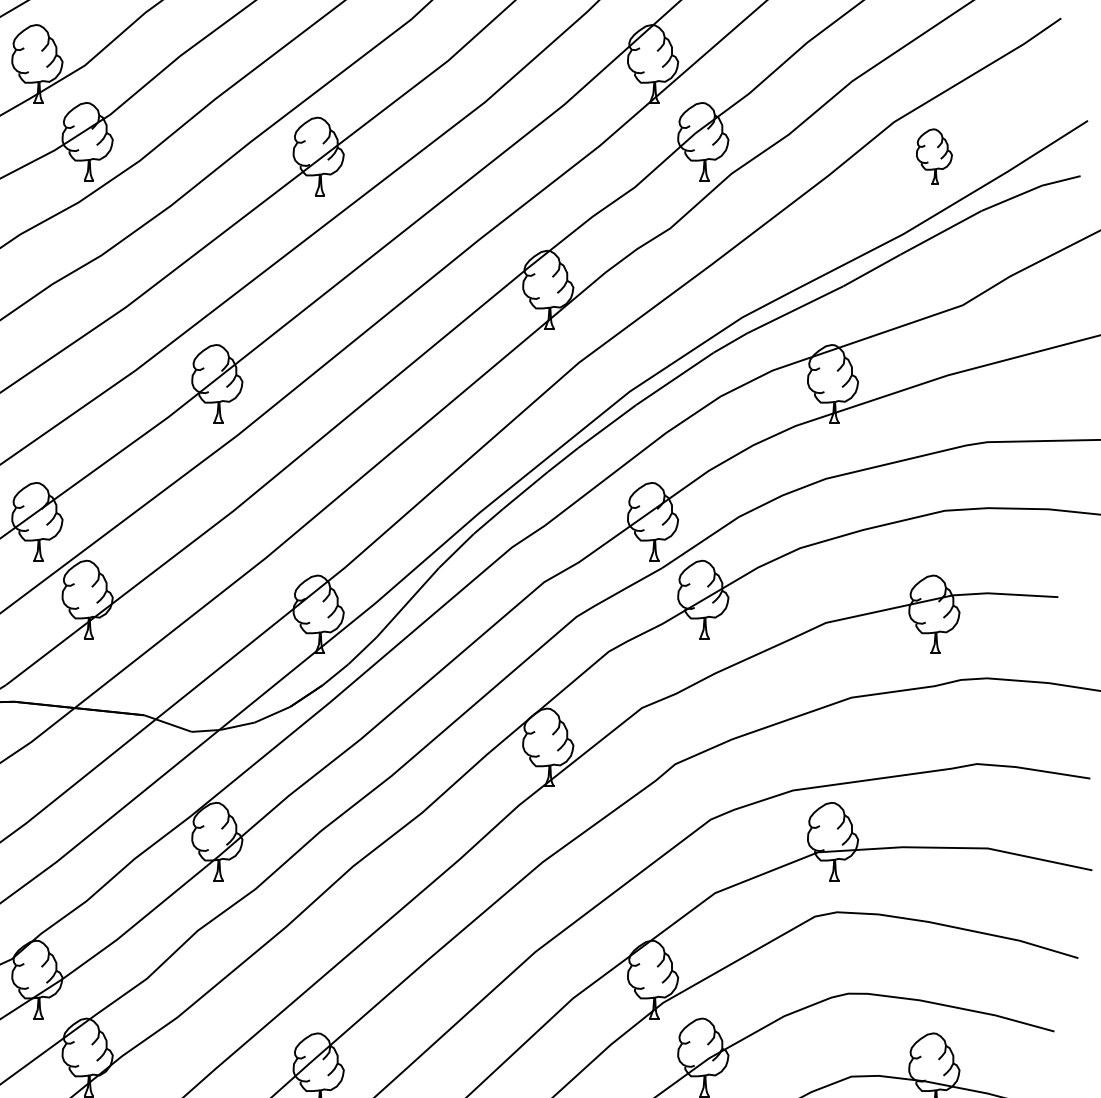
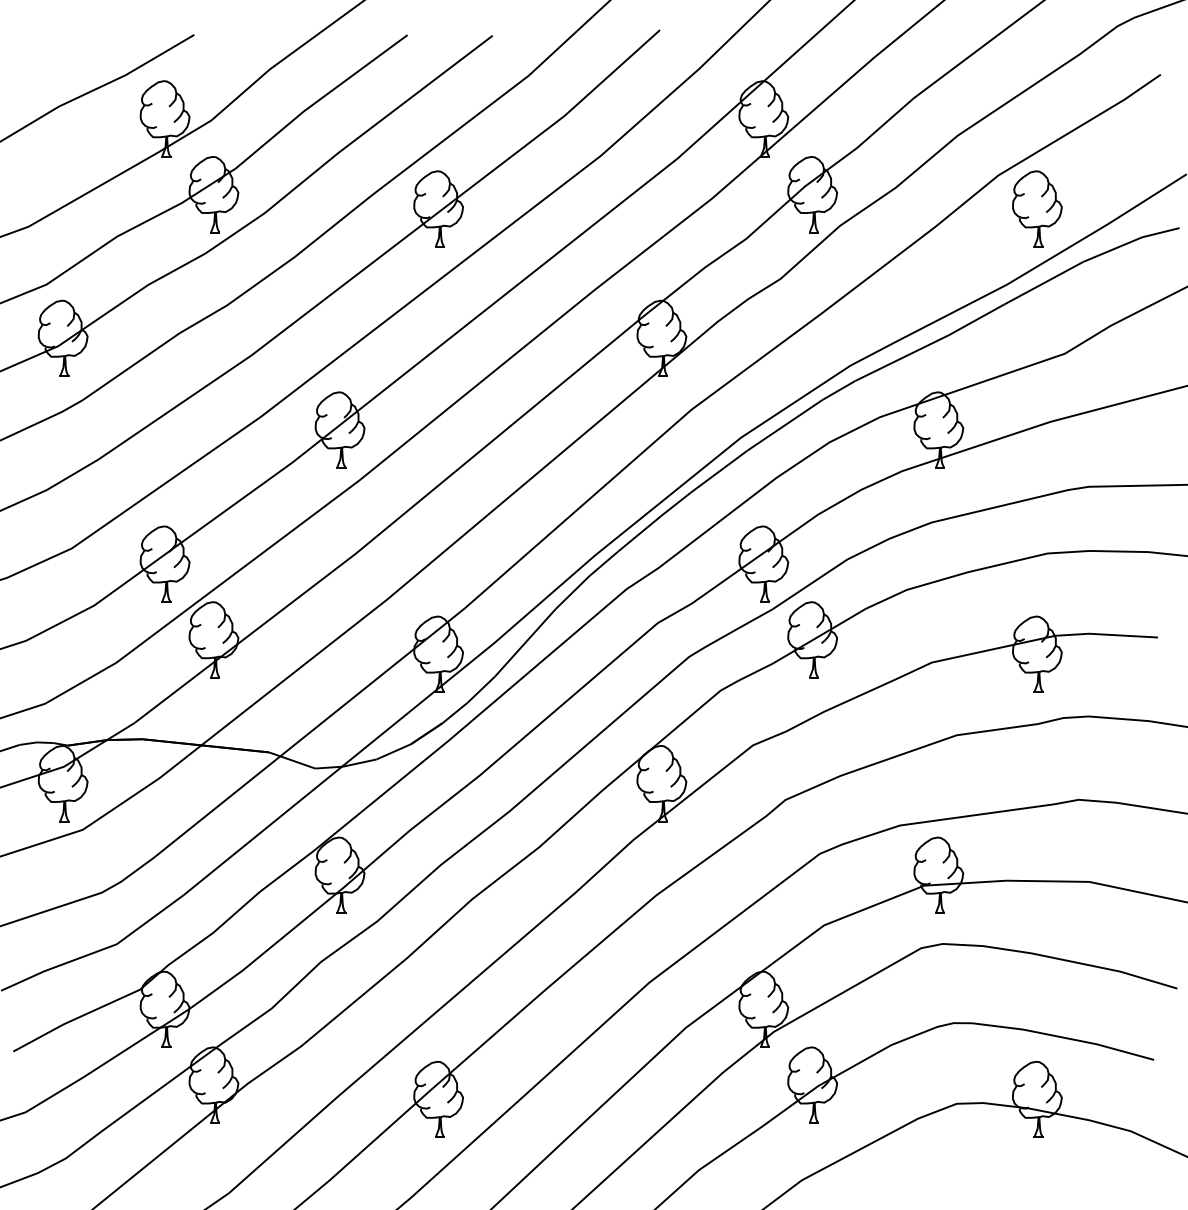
part: (934, 155) -> (1037, 208), size x1.43

